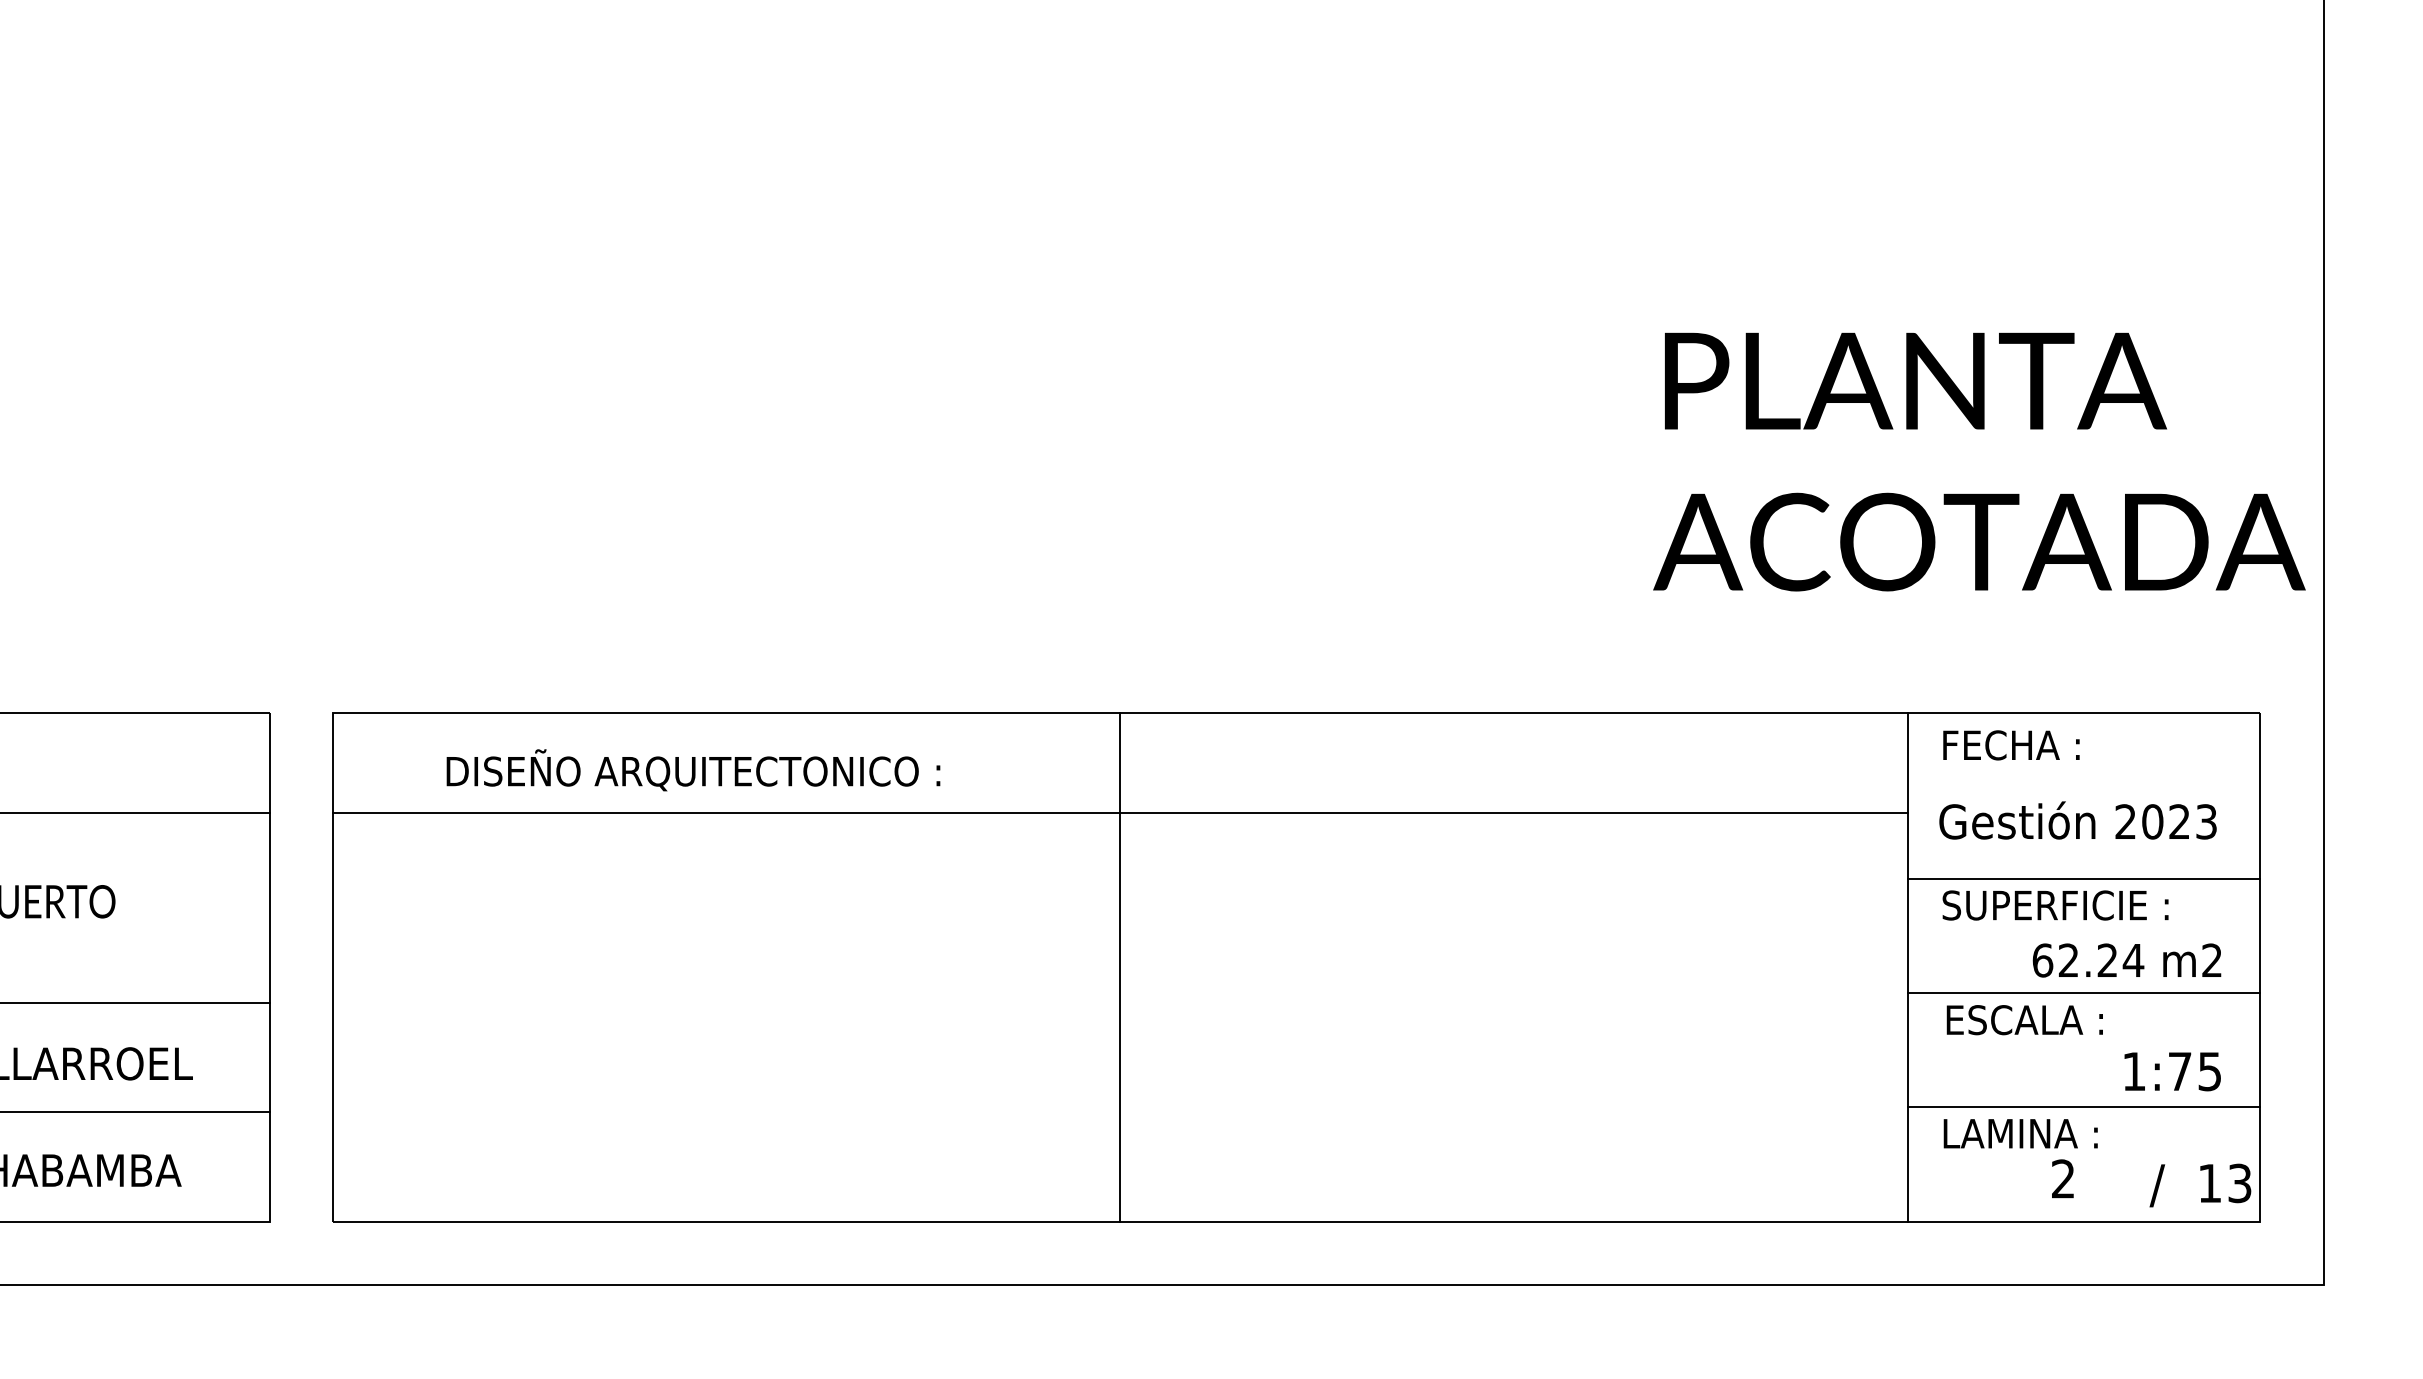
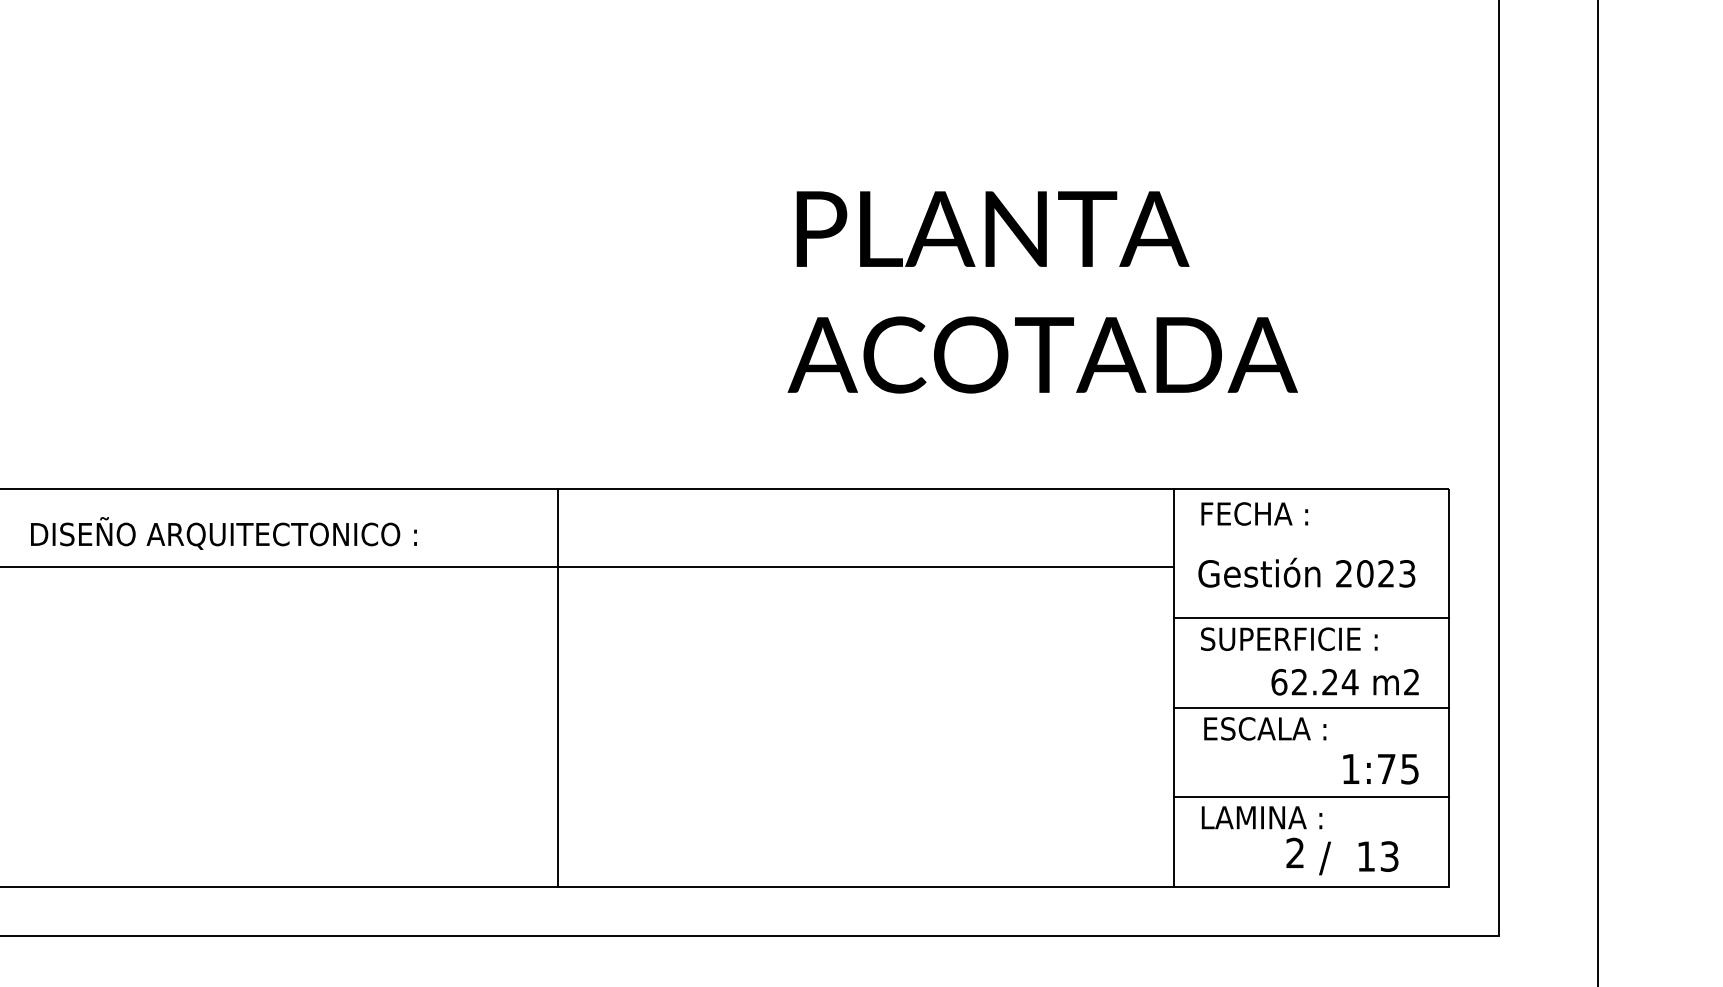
text: (1979, 461) -> (1042, 291), moved
text: (2200, 1185) -> (1358, 858), moved

